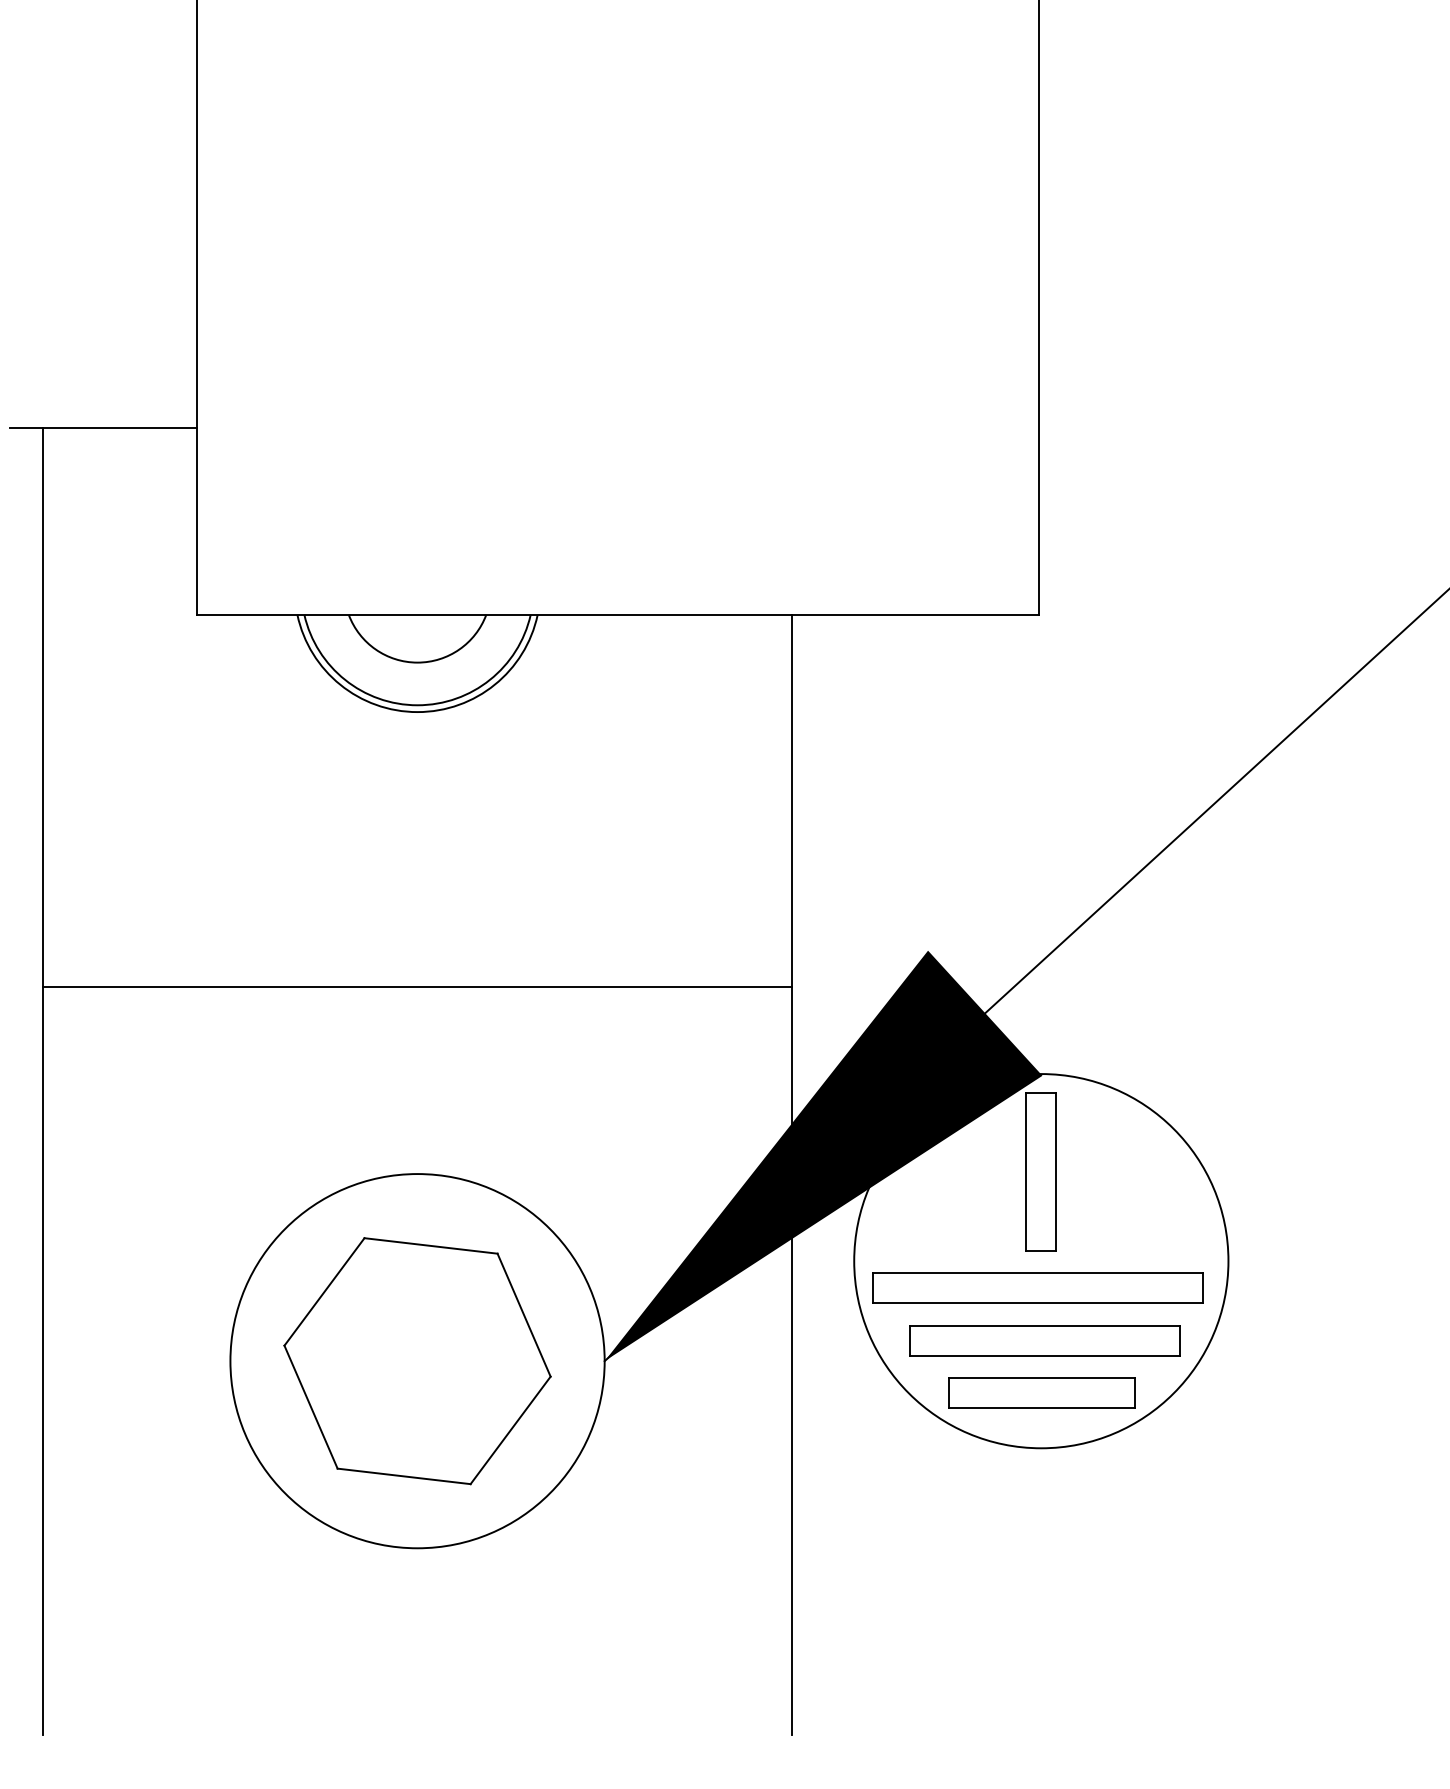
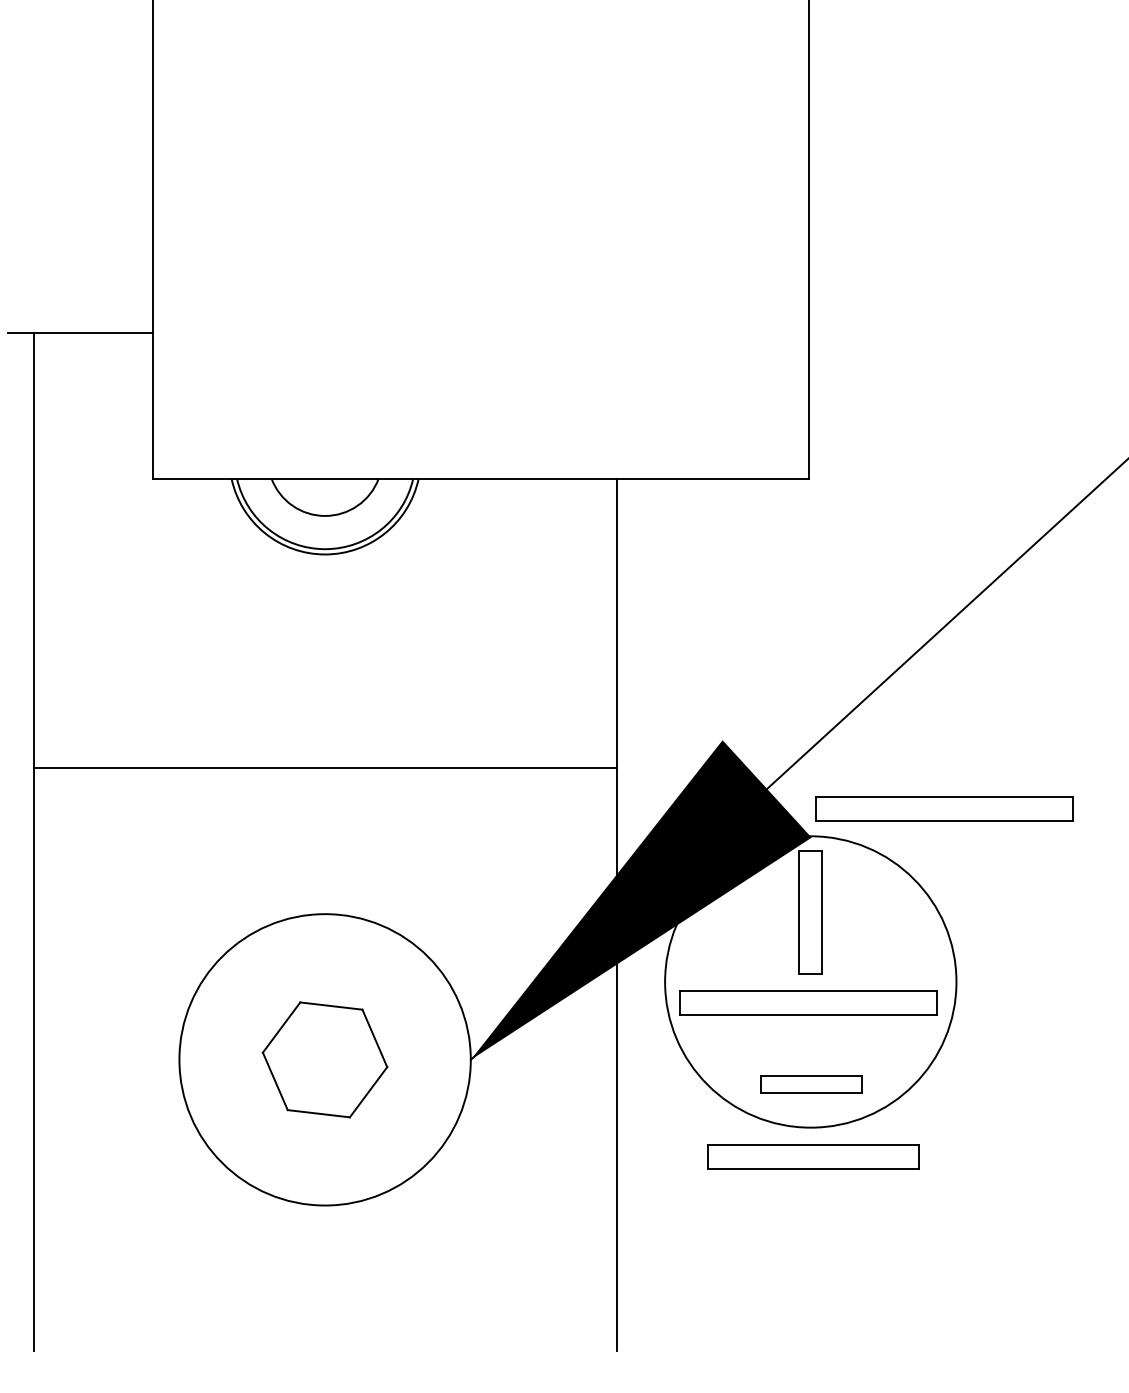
part: (1213, 1038) -> (944, 808), added
part: (1044, 1340) -> (813, 1156), moved
part: (416, 1360) -> (324, 1059), size x0.6
part: (1042, 1392) -> (811, 1084), size x0.7

